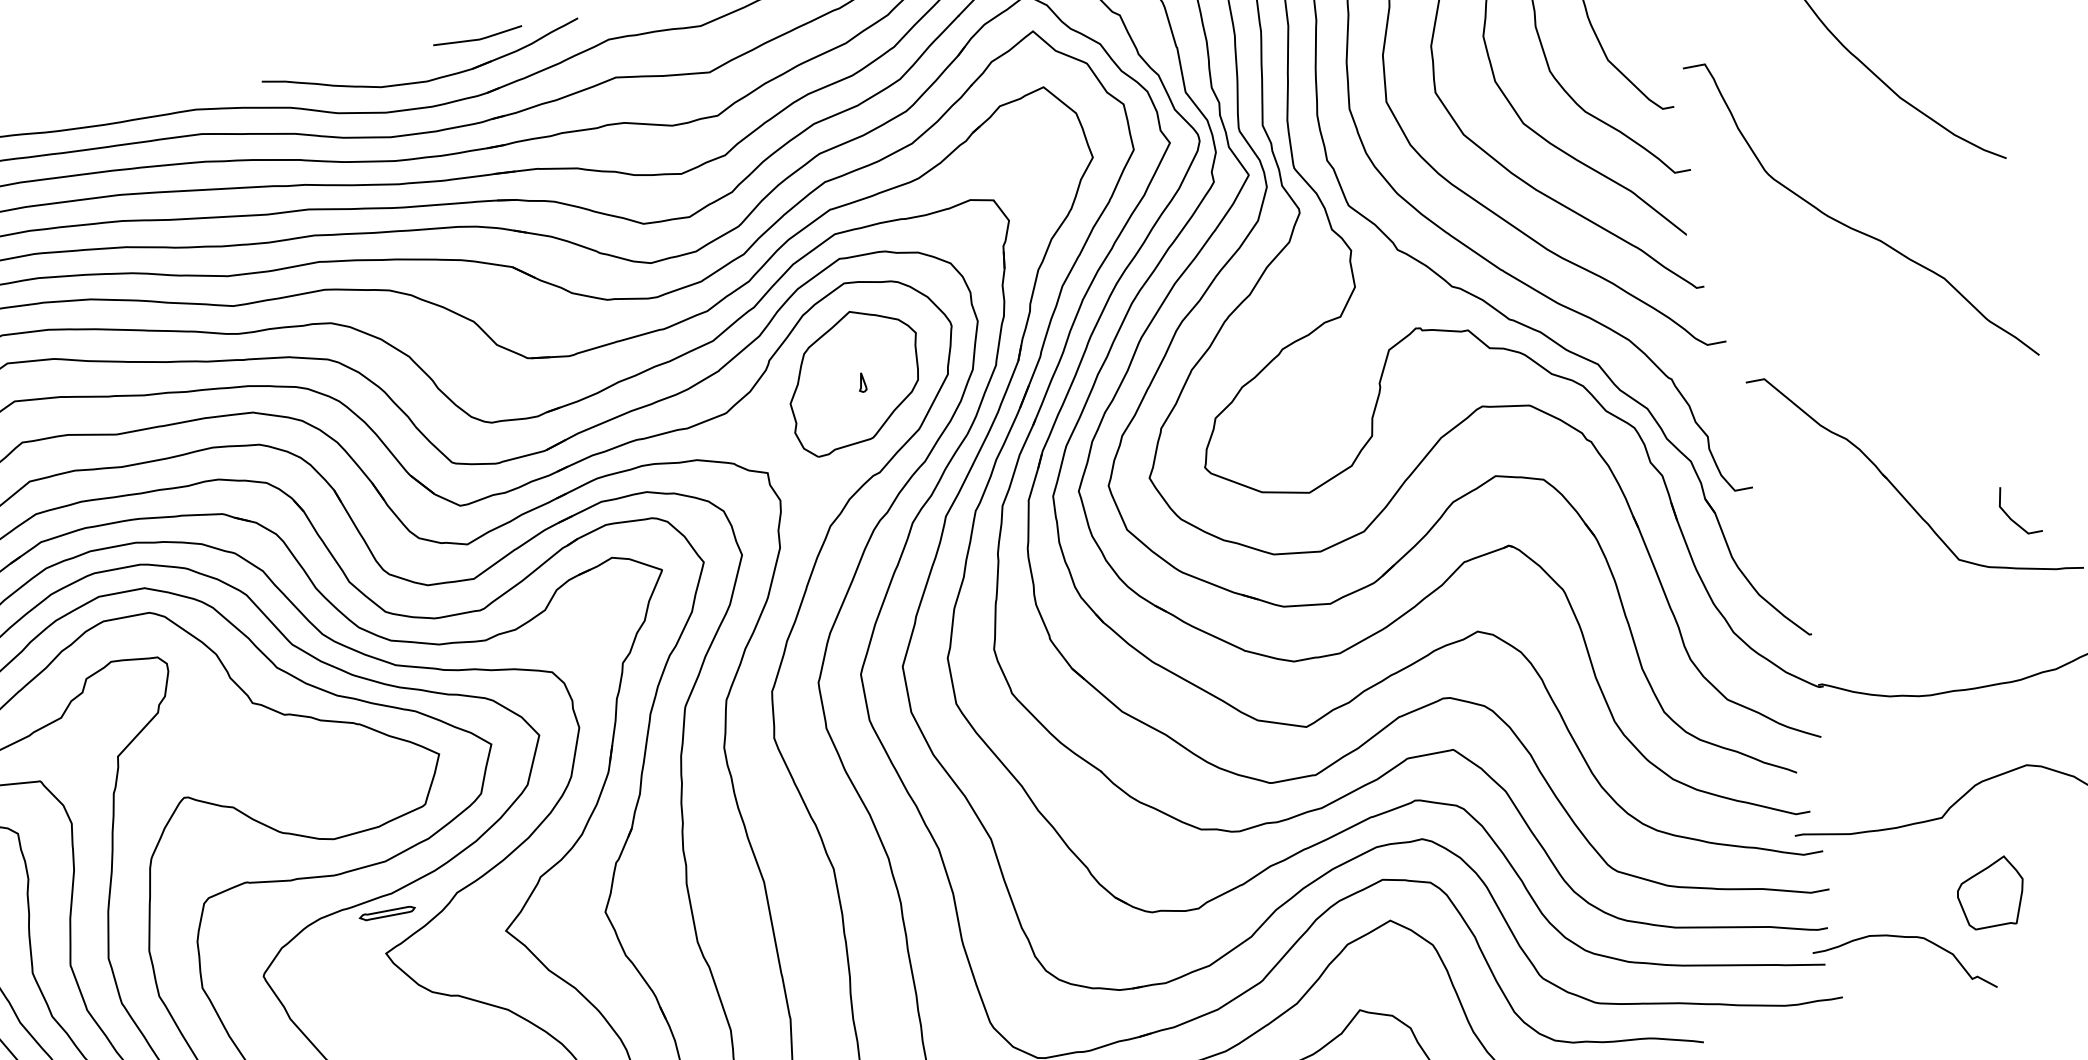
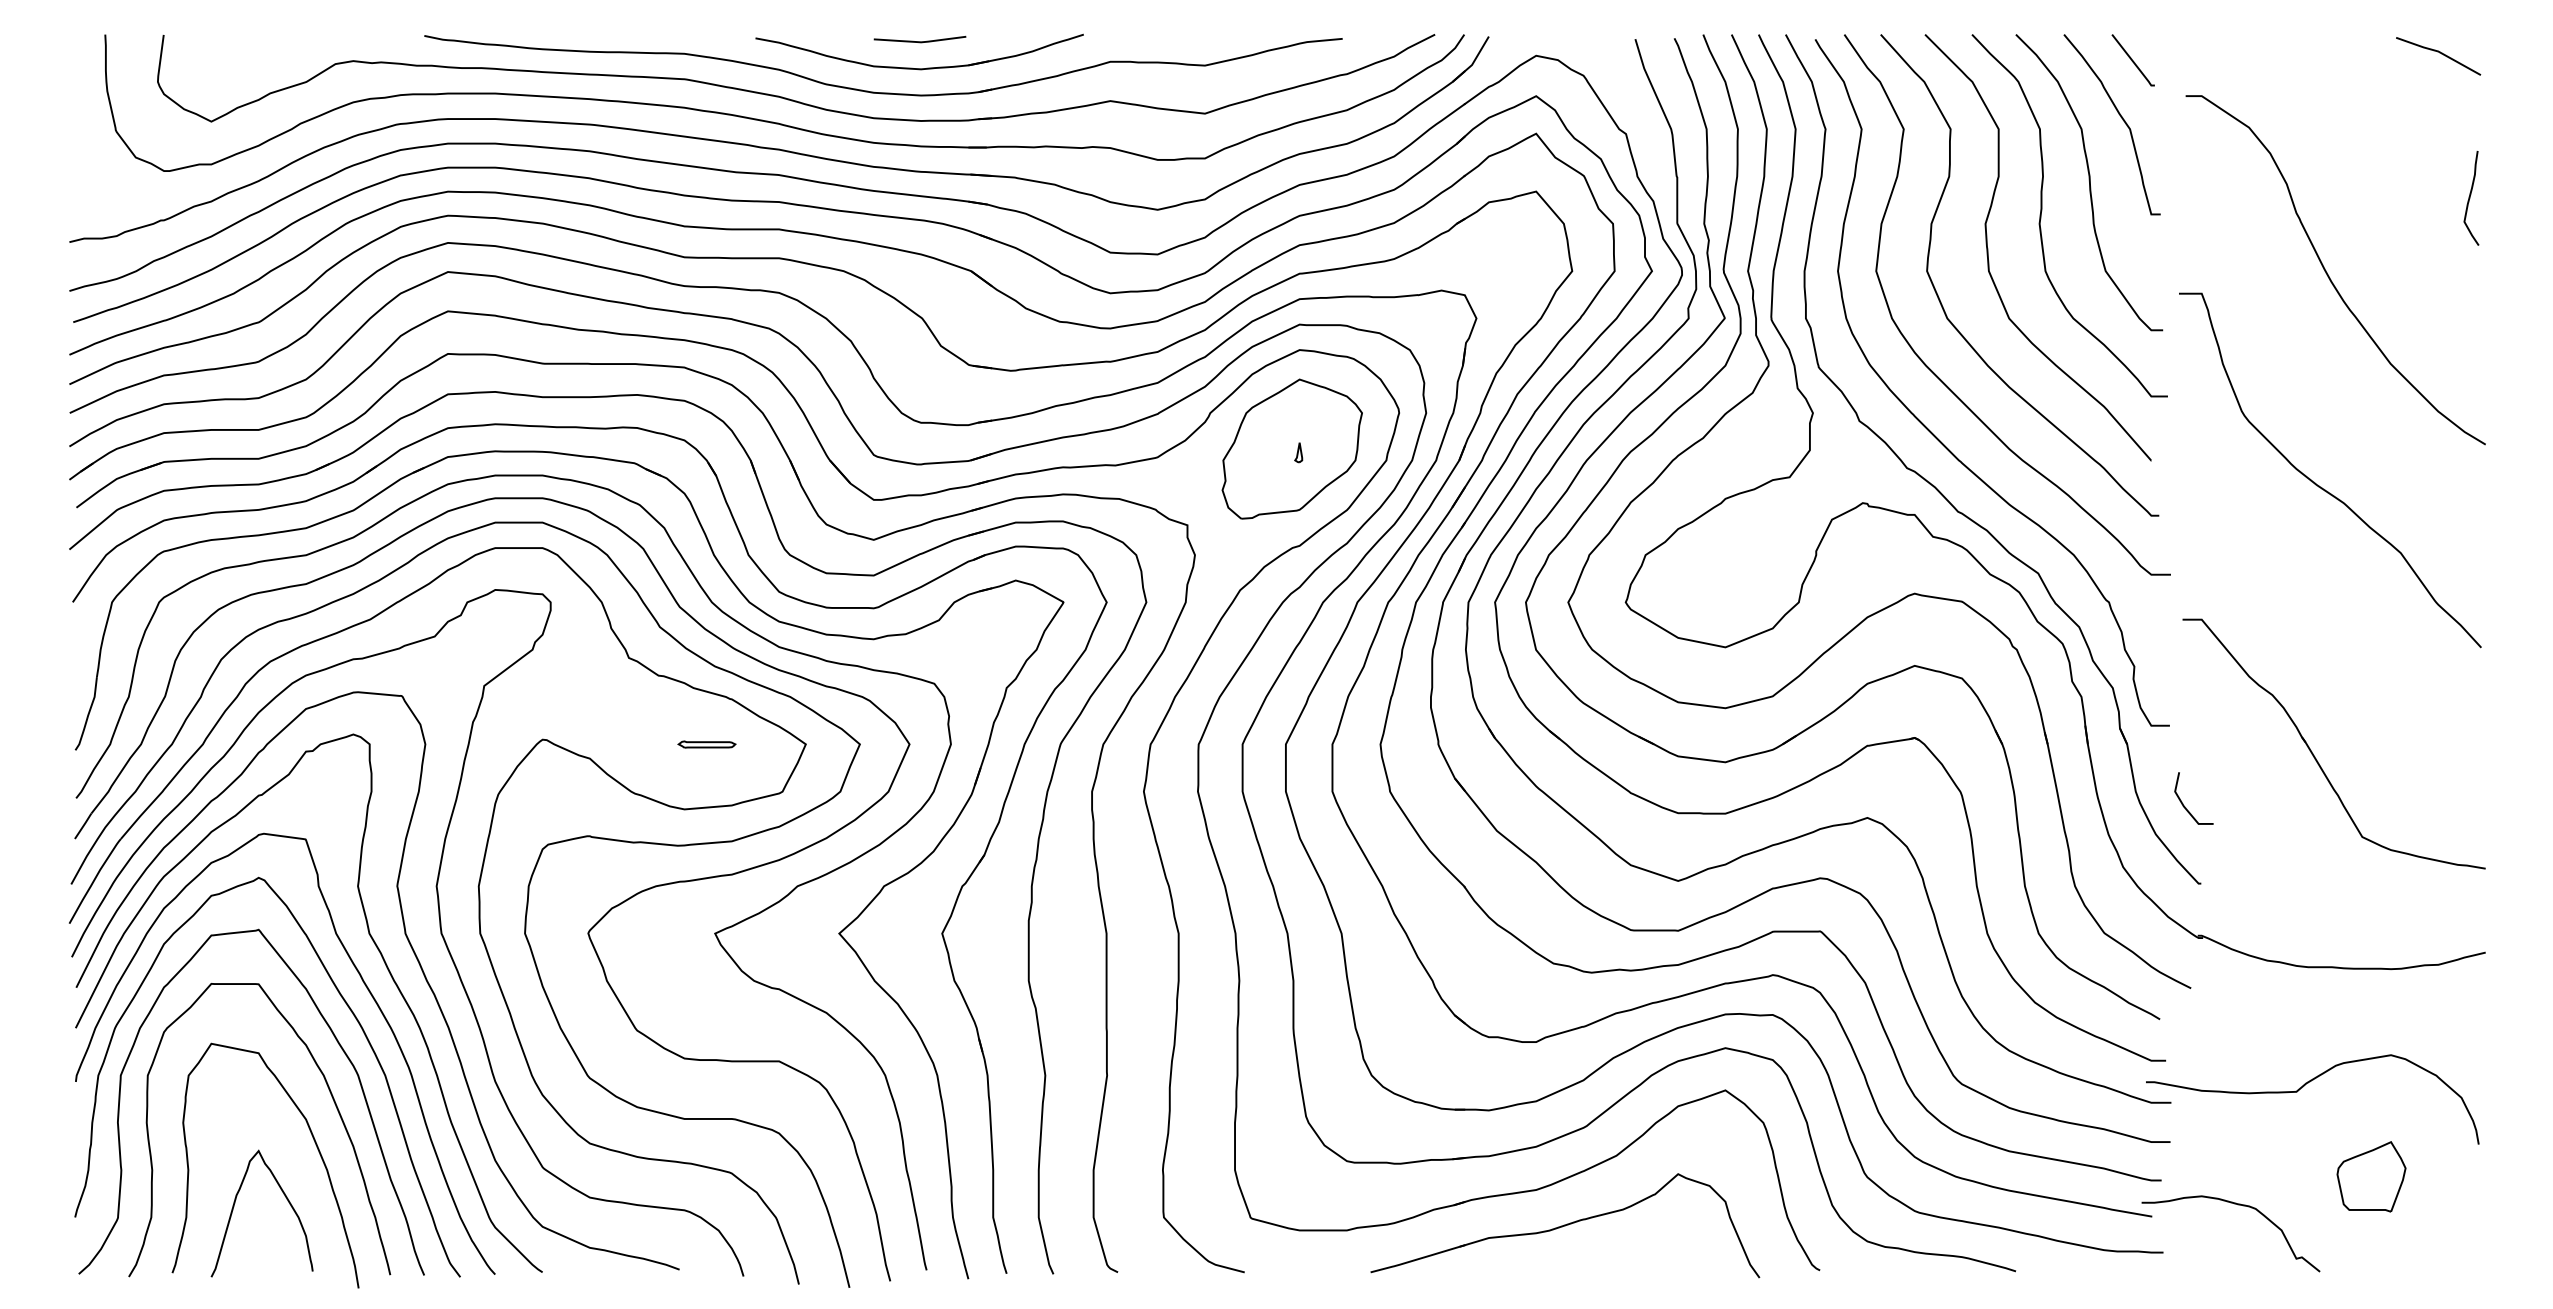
curve: (477, 39) -> (919, 41), moved
curve: (2010, 516) -> (2183, 803), moved
part: (1991, 893) -> (2371, 1176), moved
part: (386, 913) -> (706, 744), moved

